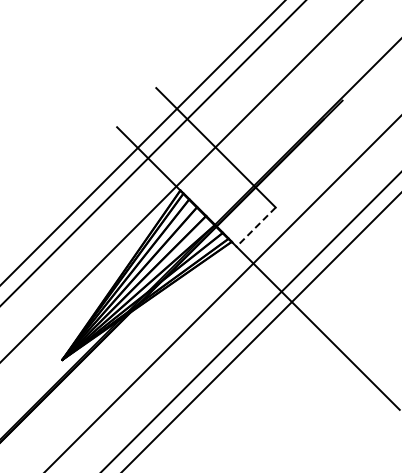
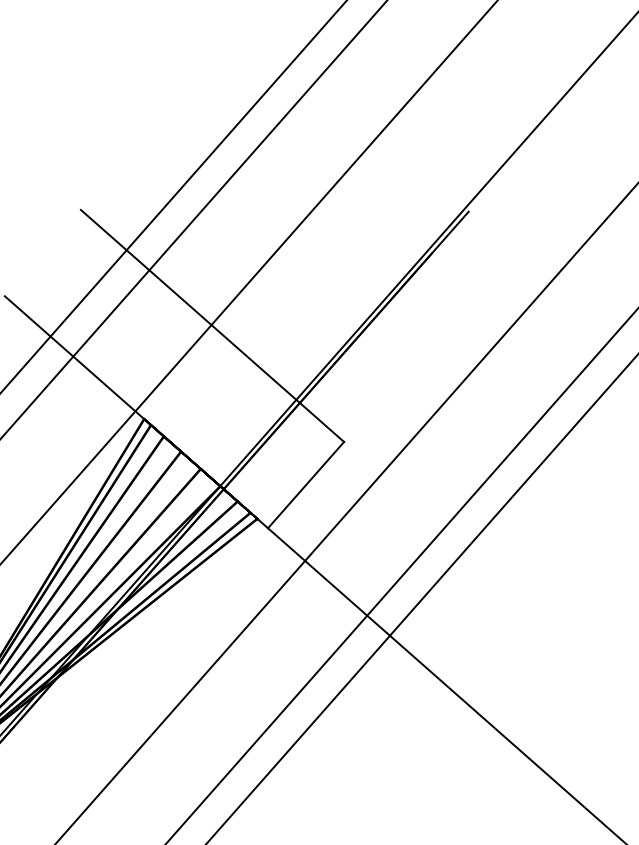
line: (256, 227) -> (306, 485), dashed -> solid

